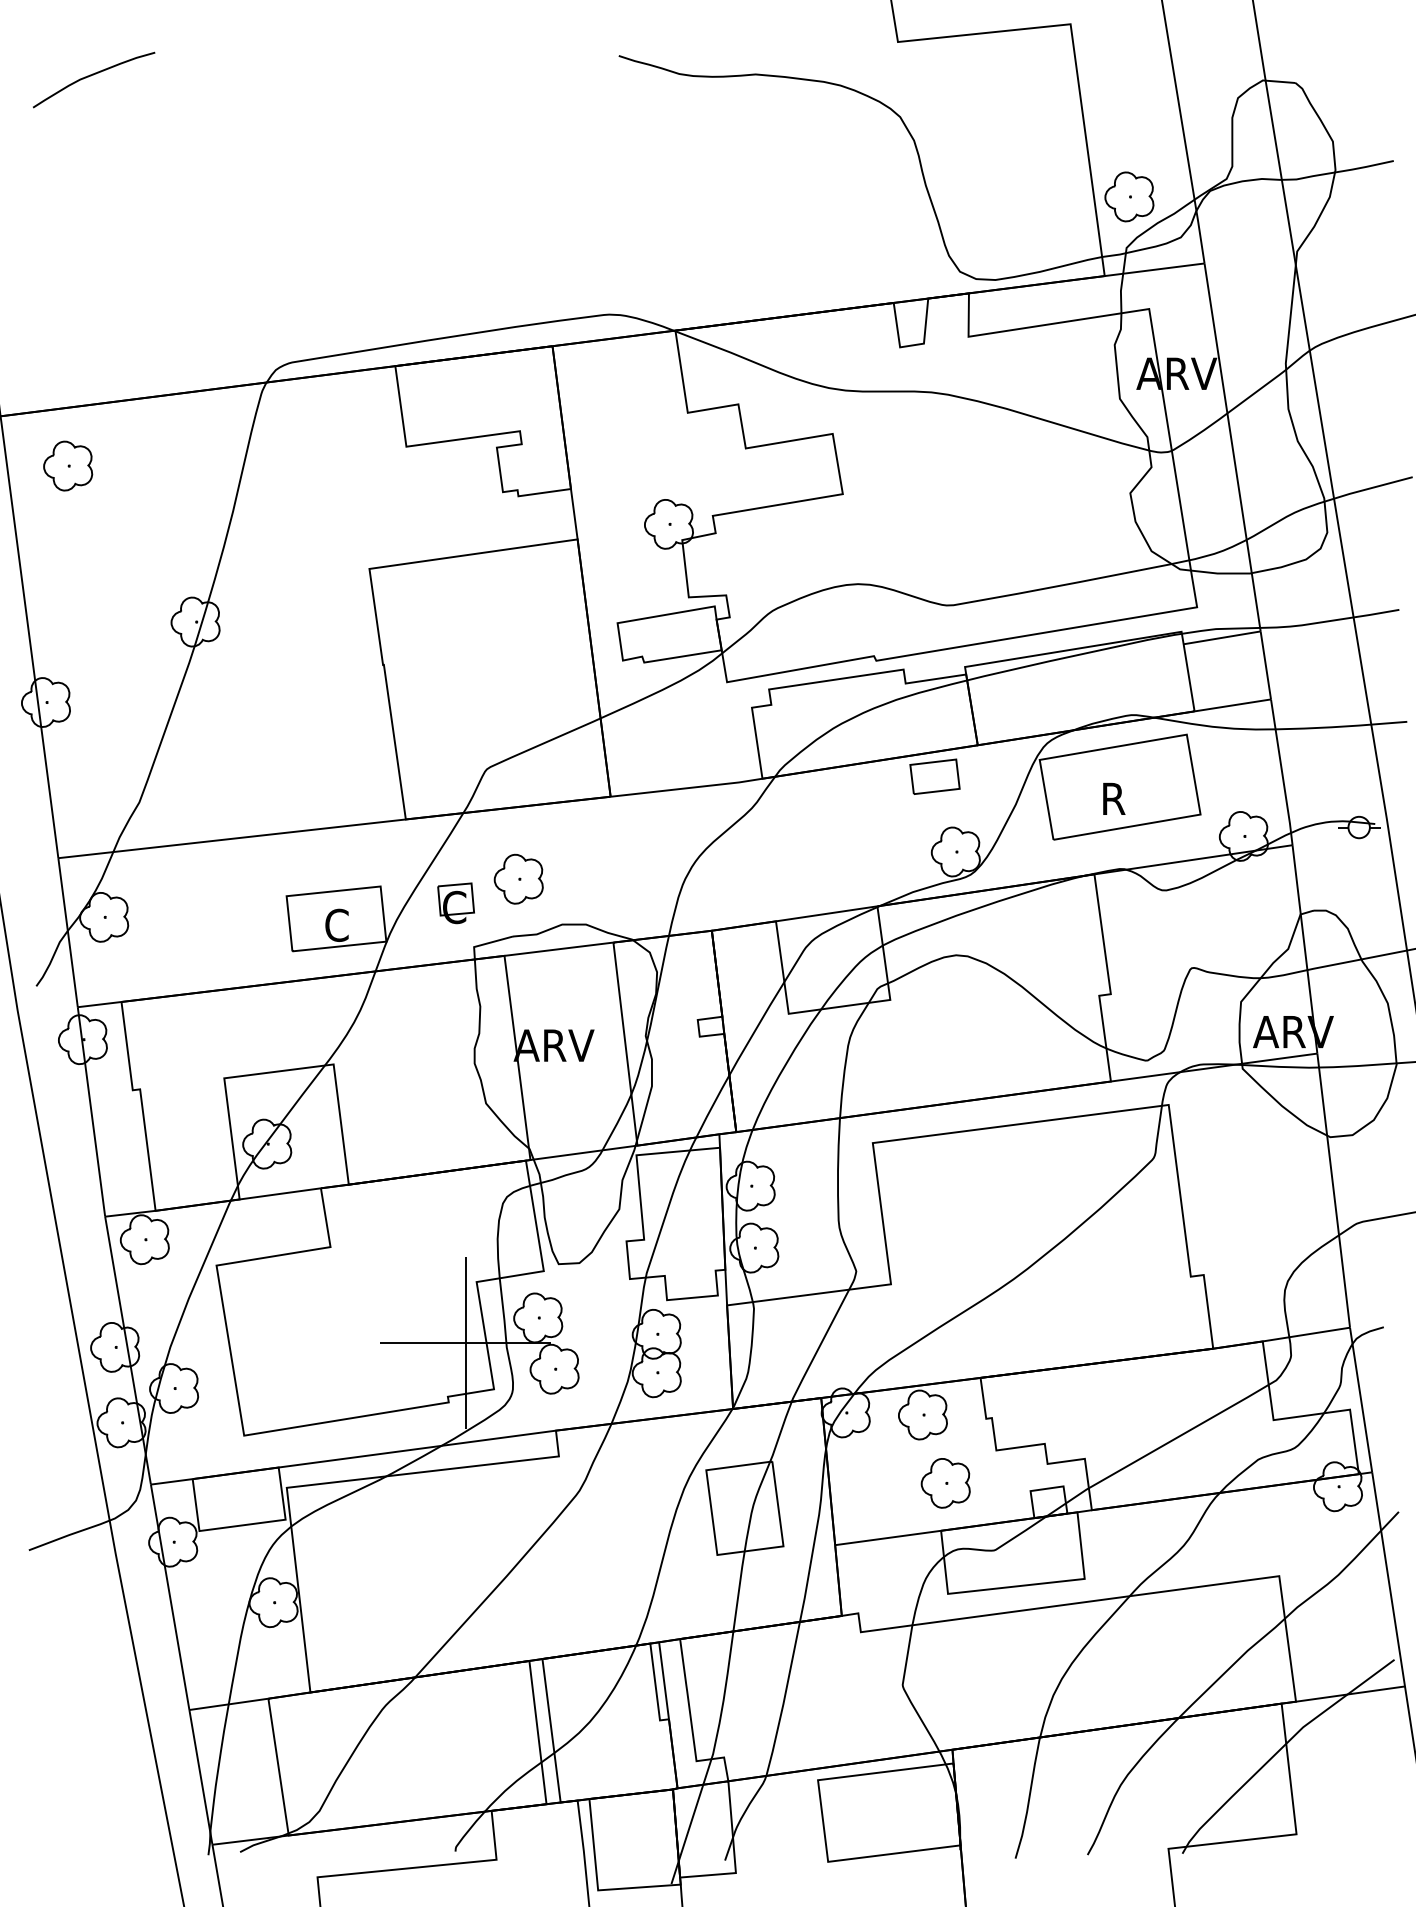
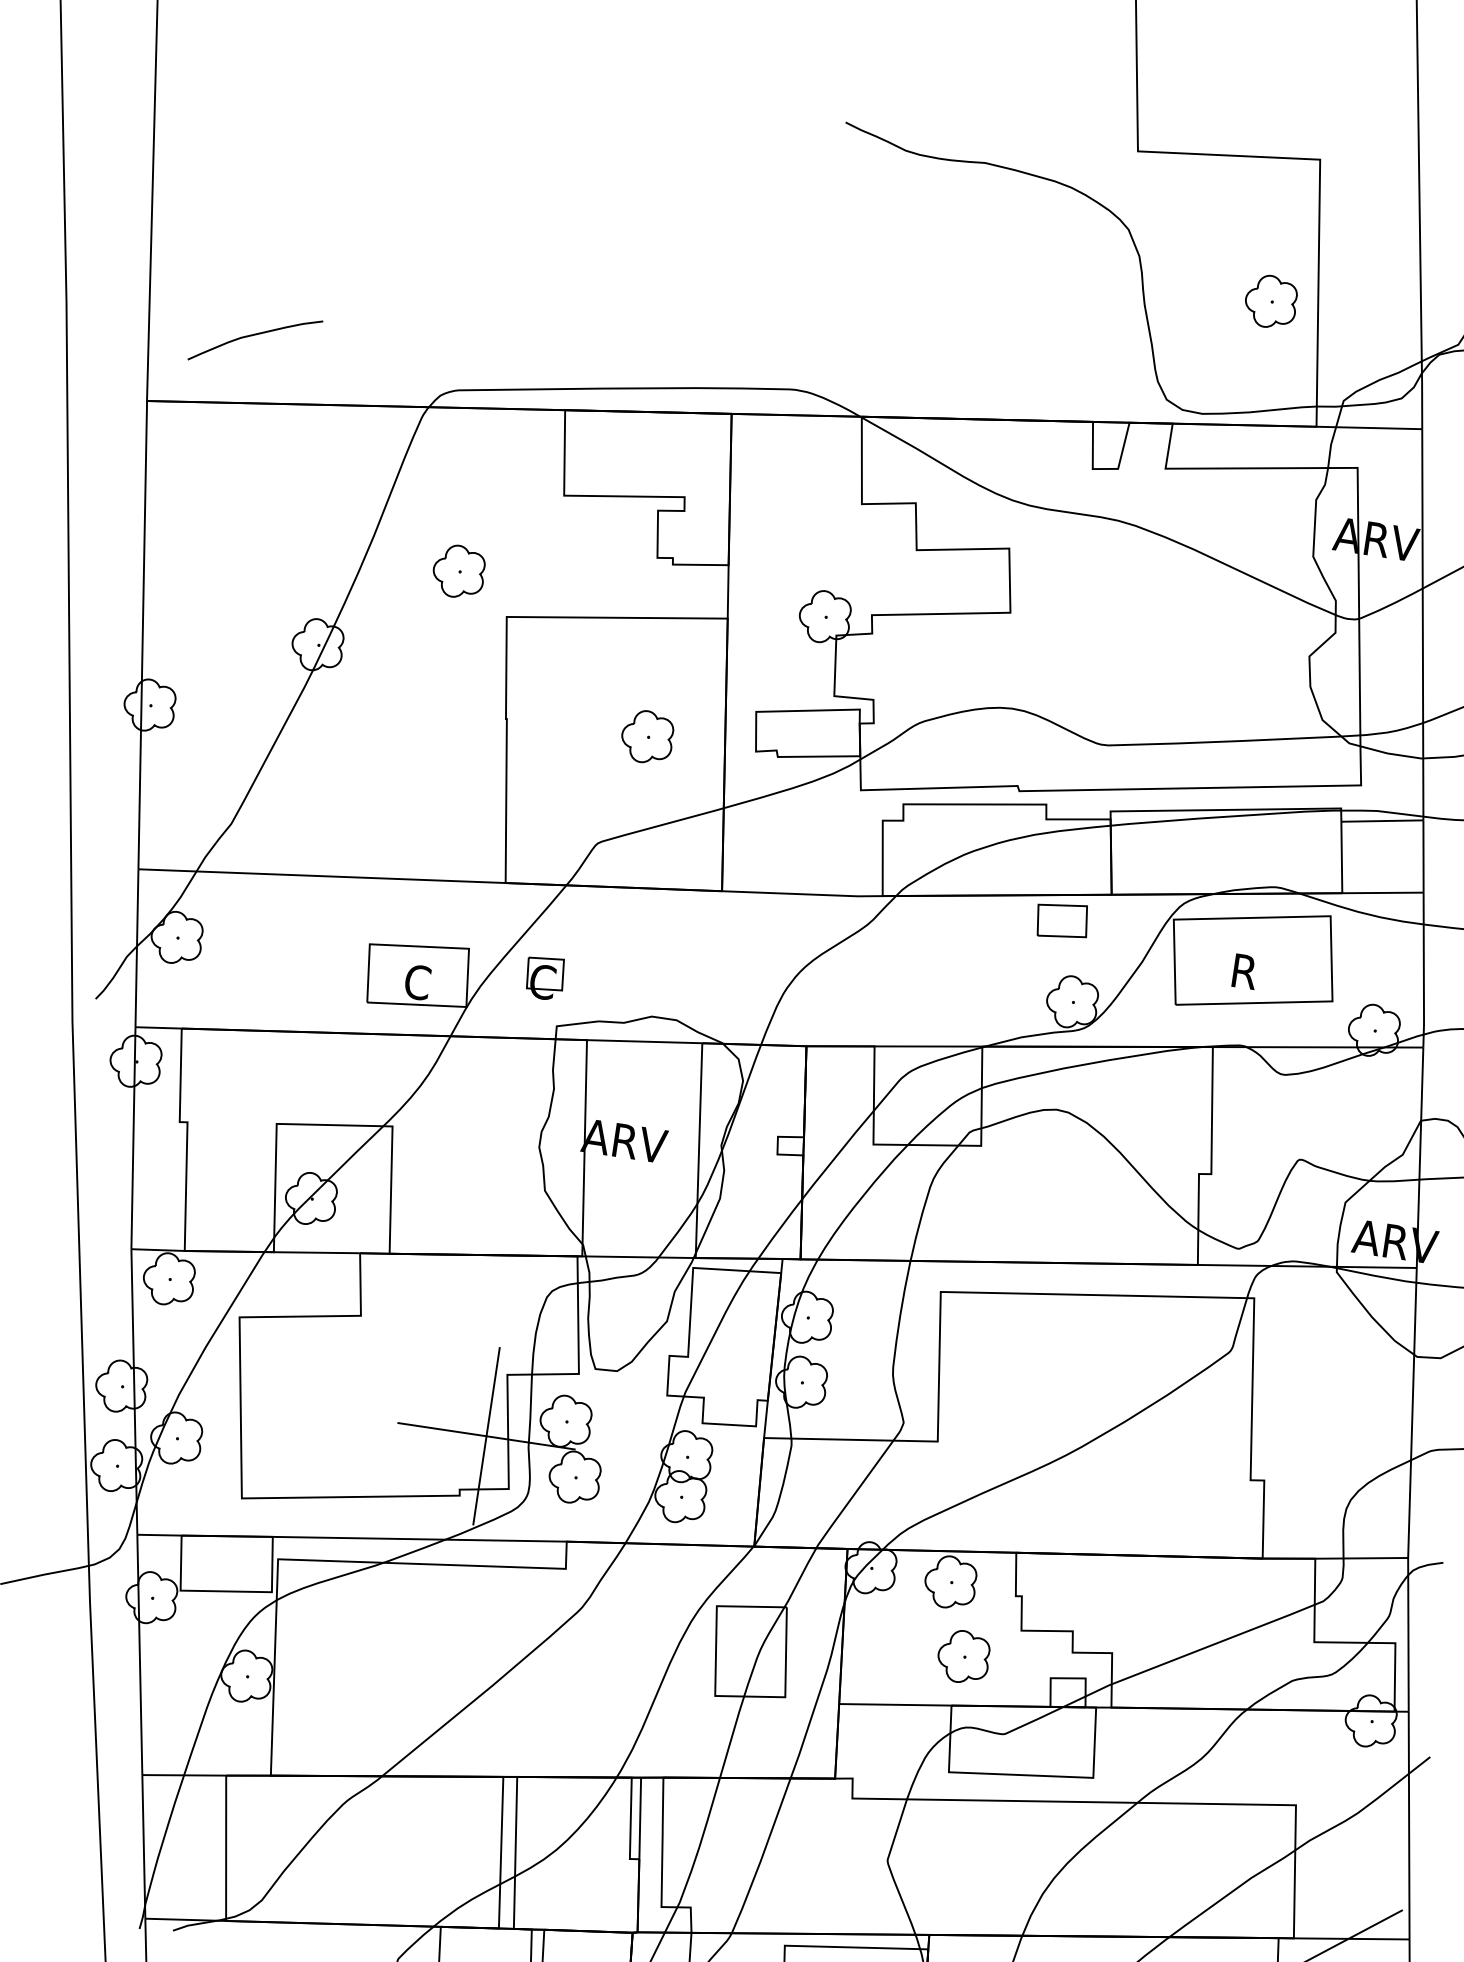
curve: (93, 75) -> (255, 335), moved
part: (1129, 196) -> (1271, 301), moved
part: (68, 465) -> (459, 571), moved
part: (518, 878) -> (647, 736), moved

